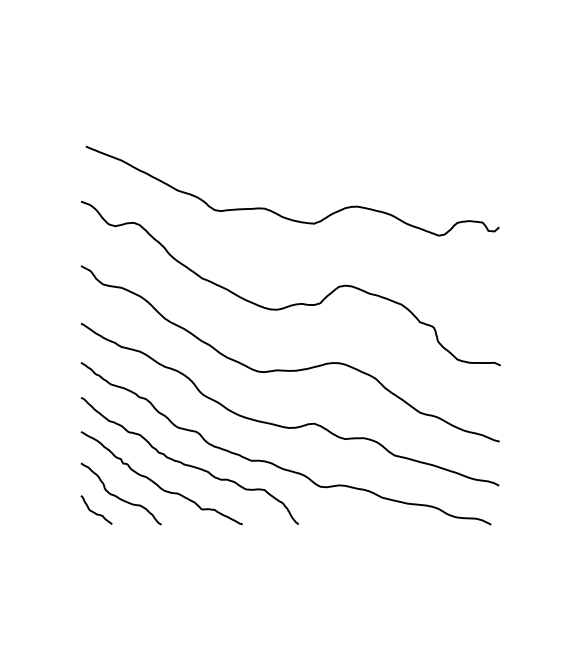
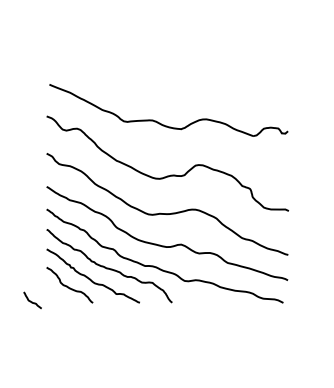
curve: (96, 511) -> (32, 301), moved

